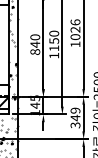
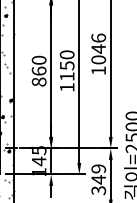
text: (75, 29) -> (98, 48), 1026 -> 1046
text: (35, 44) -> (39, 70), 840 -> 860

